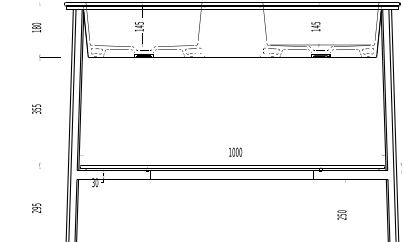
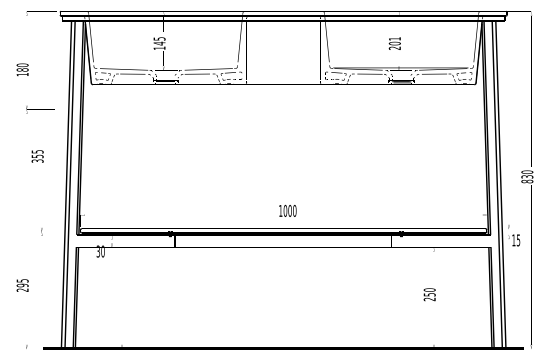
text: (315, 26) -> (394, 43), 145 -> 201
text: (46, 41) -> (35, 88), moved
text: (36, 136) -> (37, 192), moved

